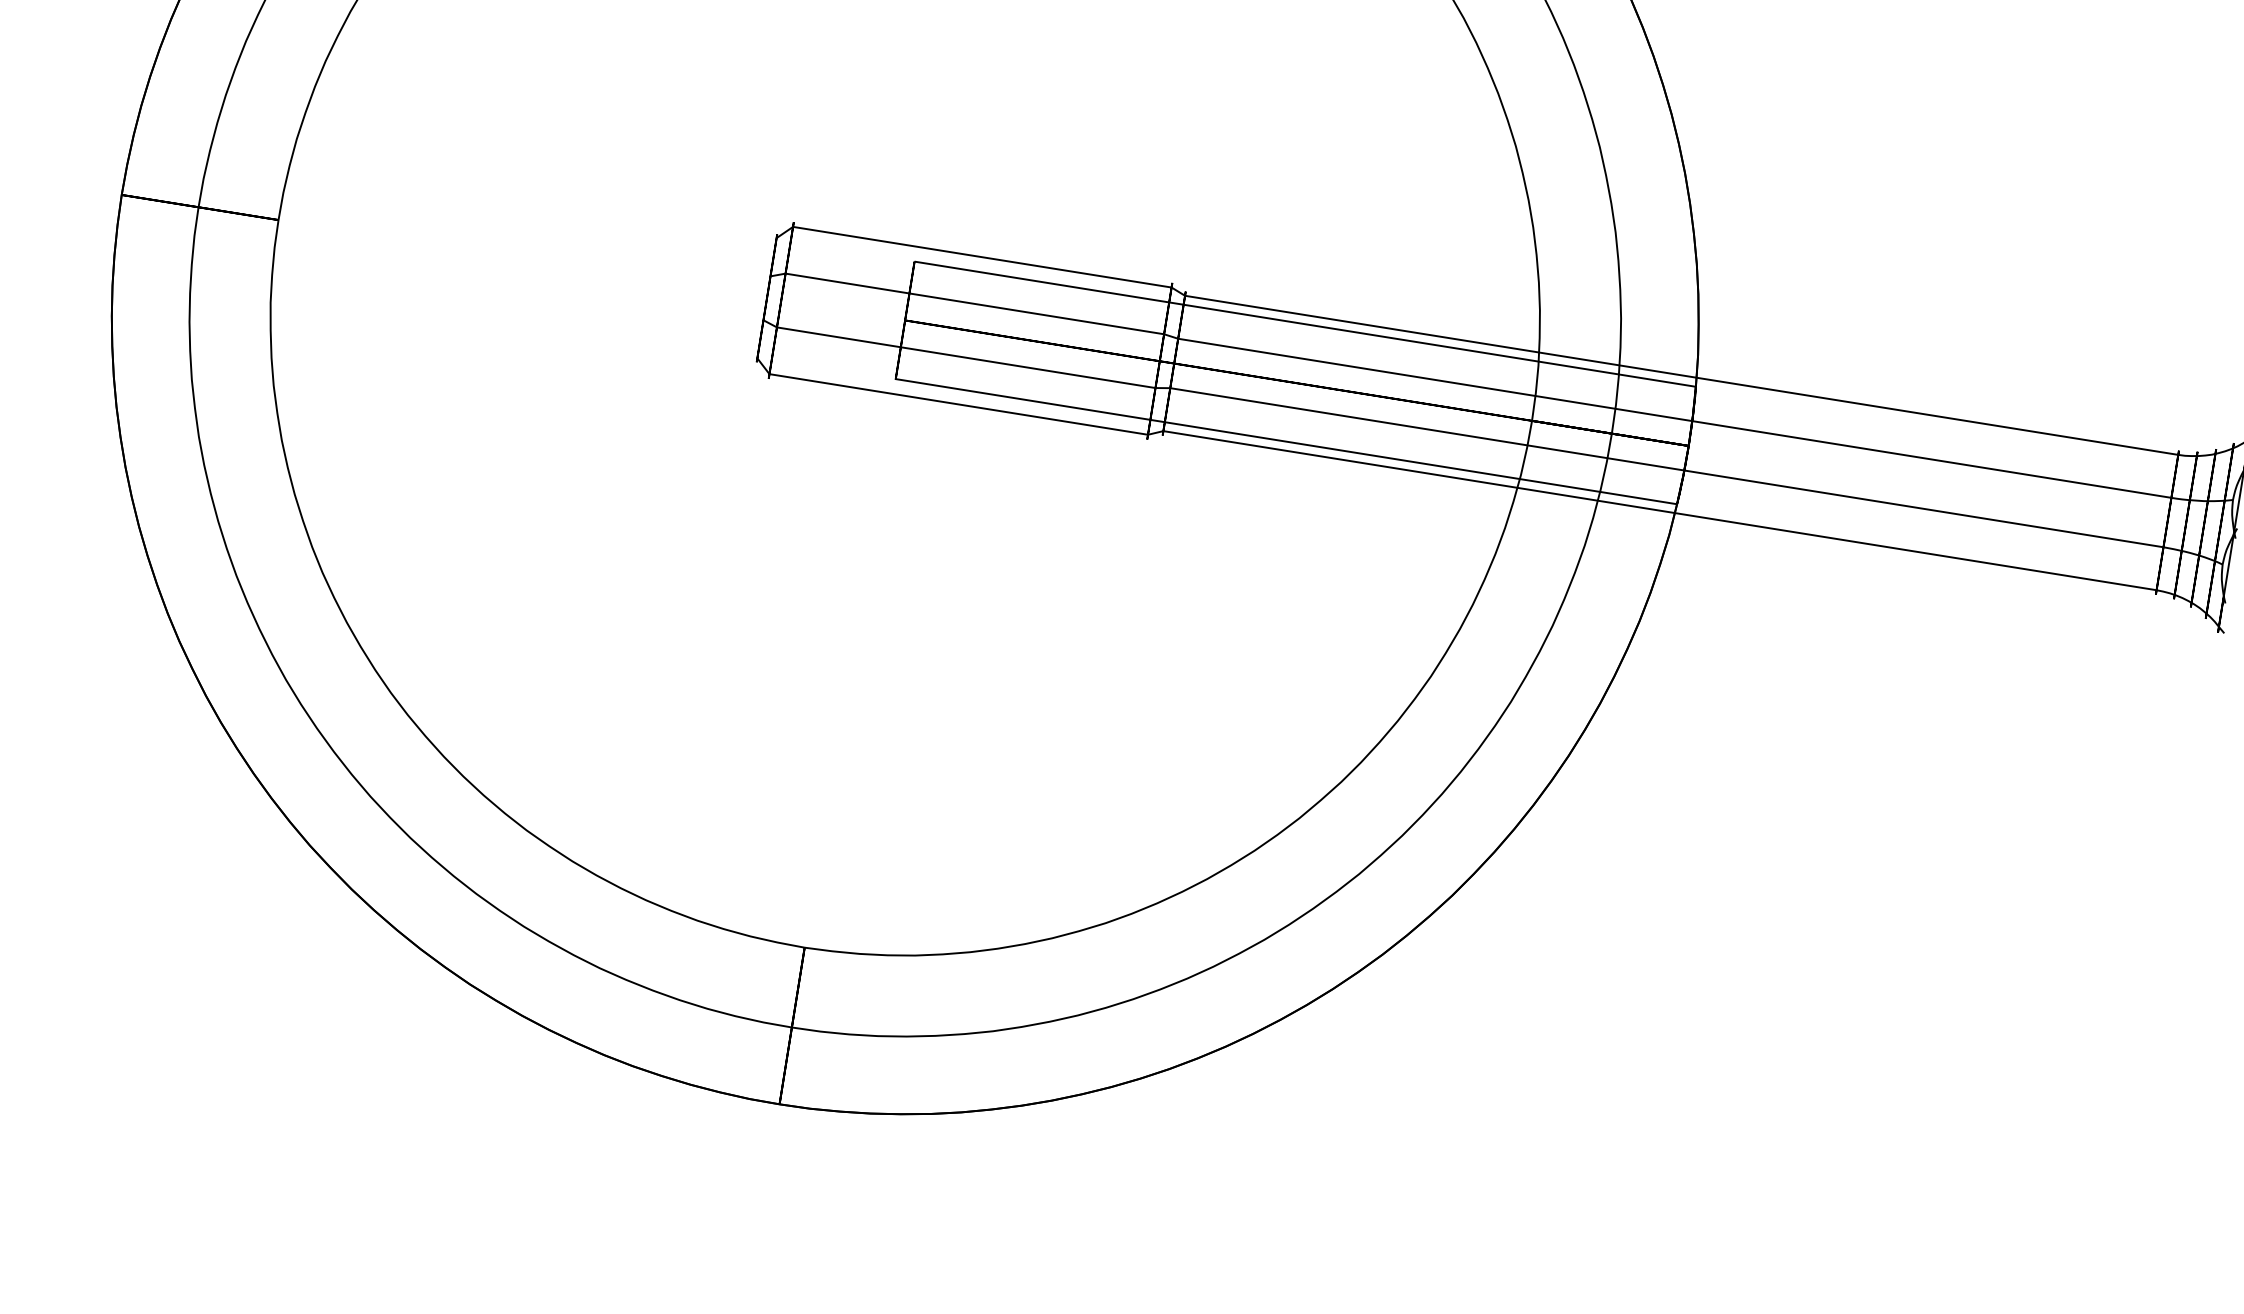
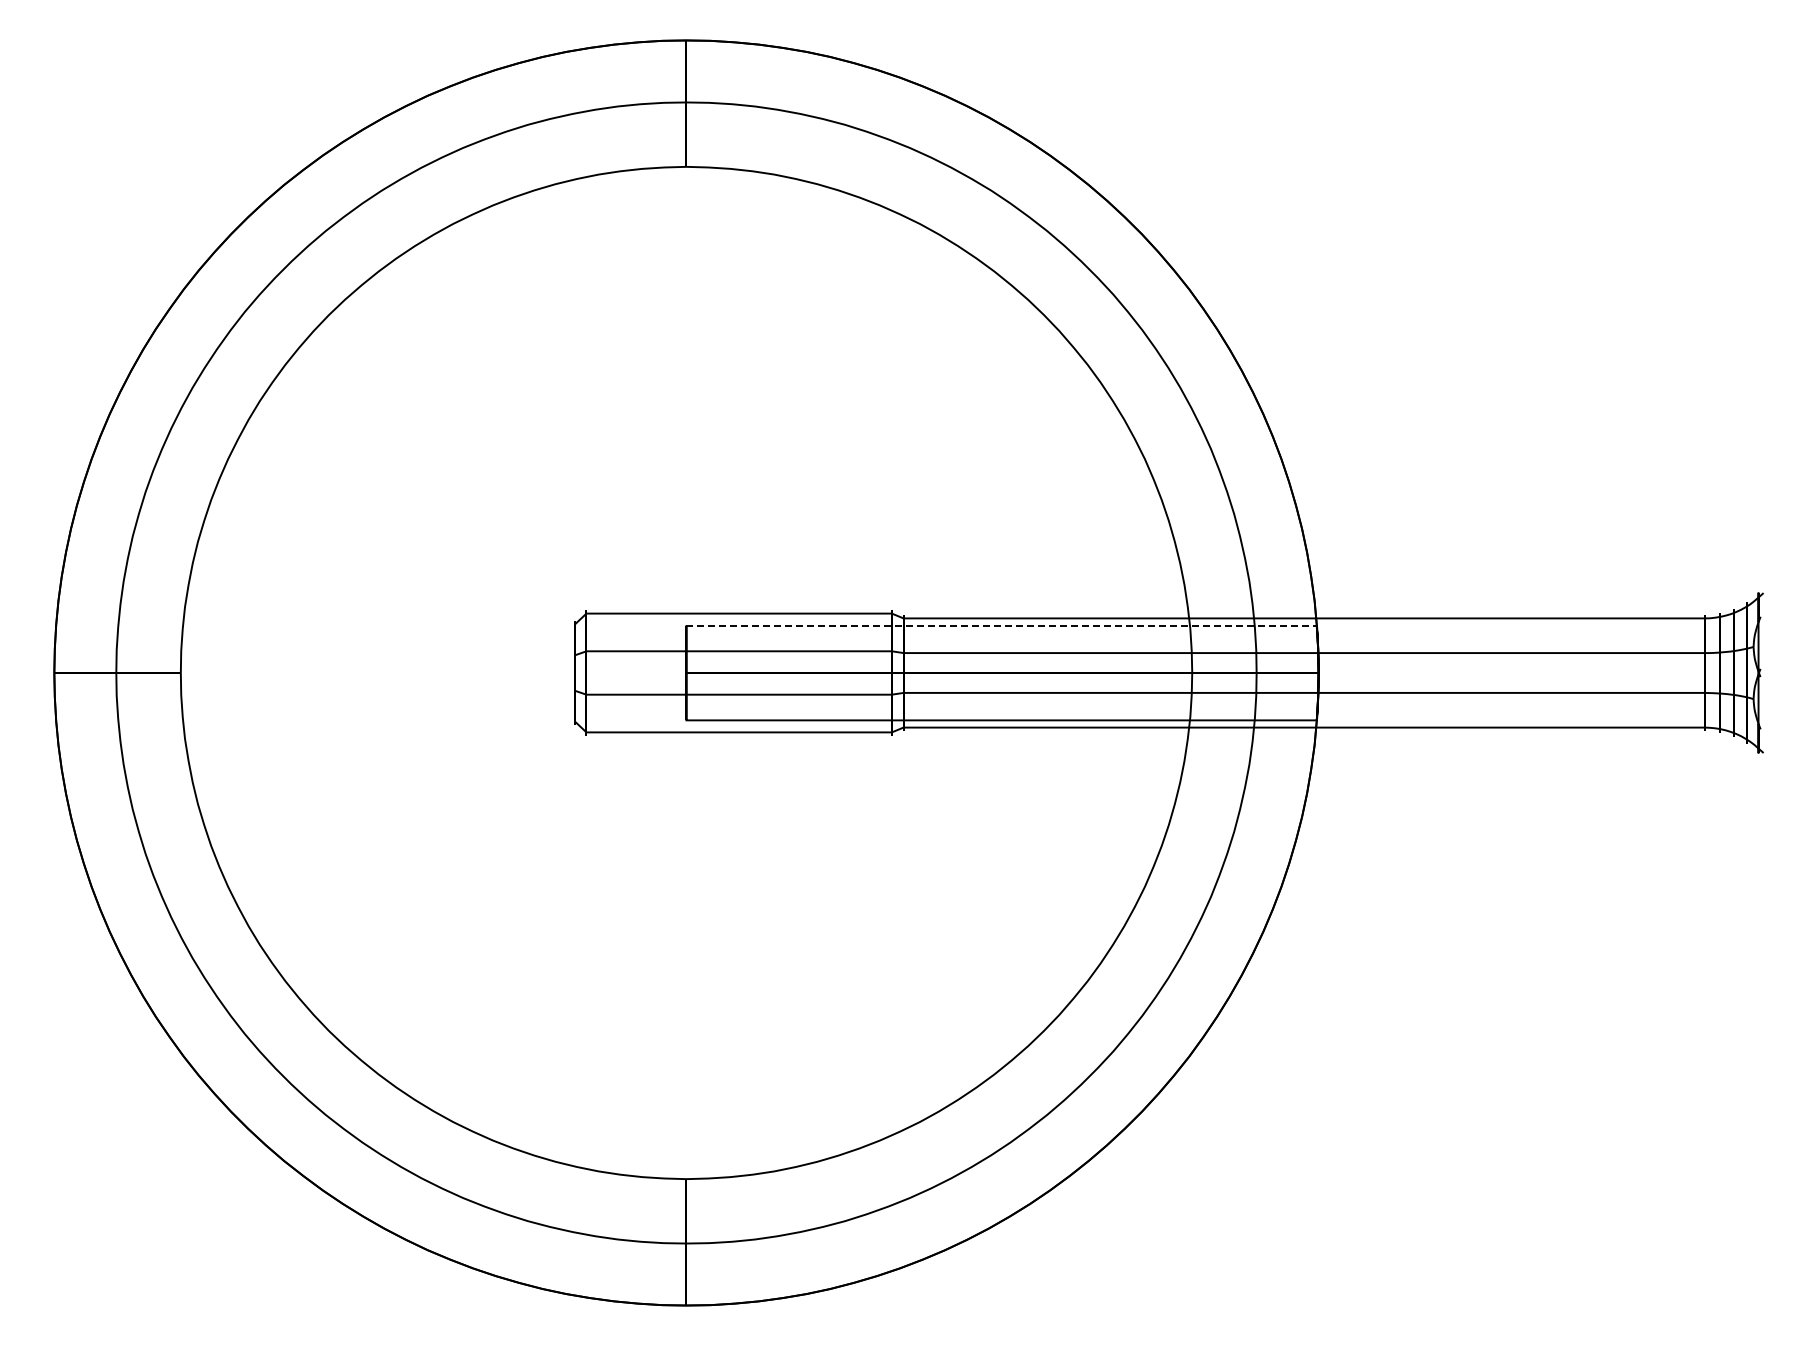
line: (1306, 324) -> (1002, 625), solid -> dashed

